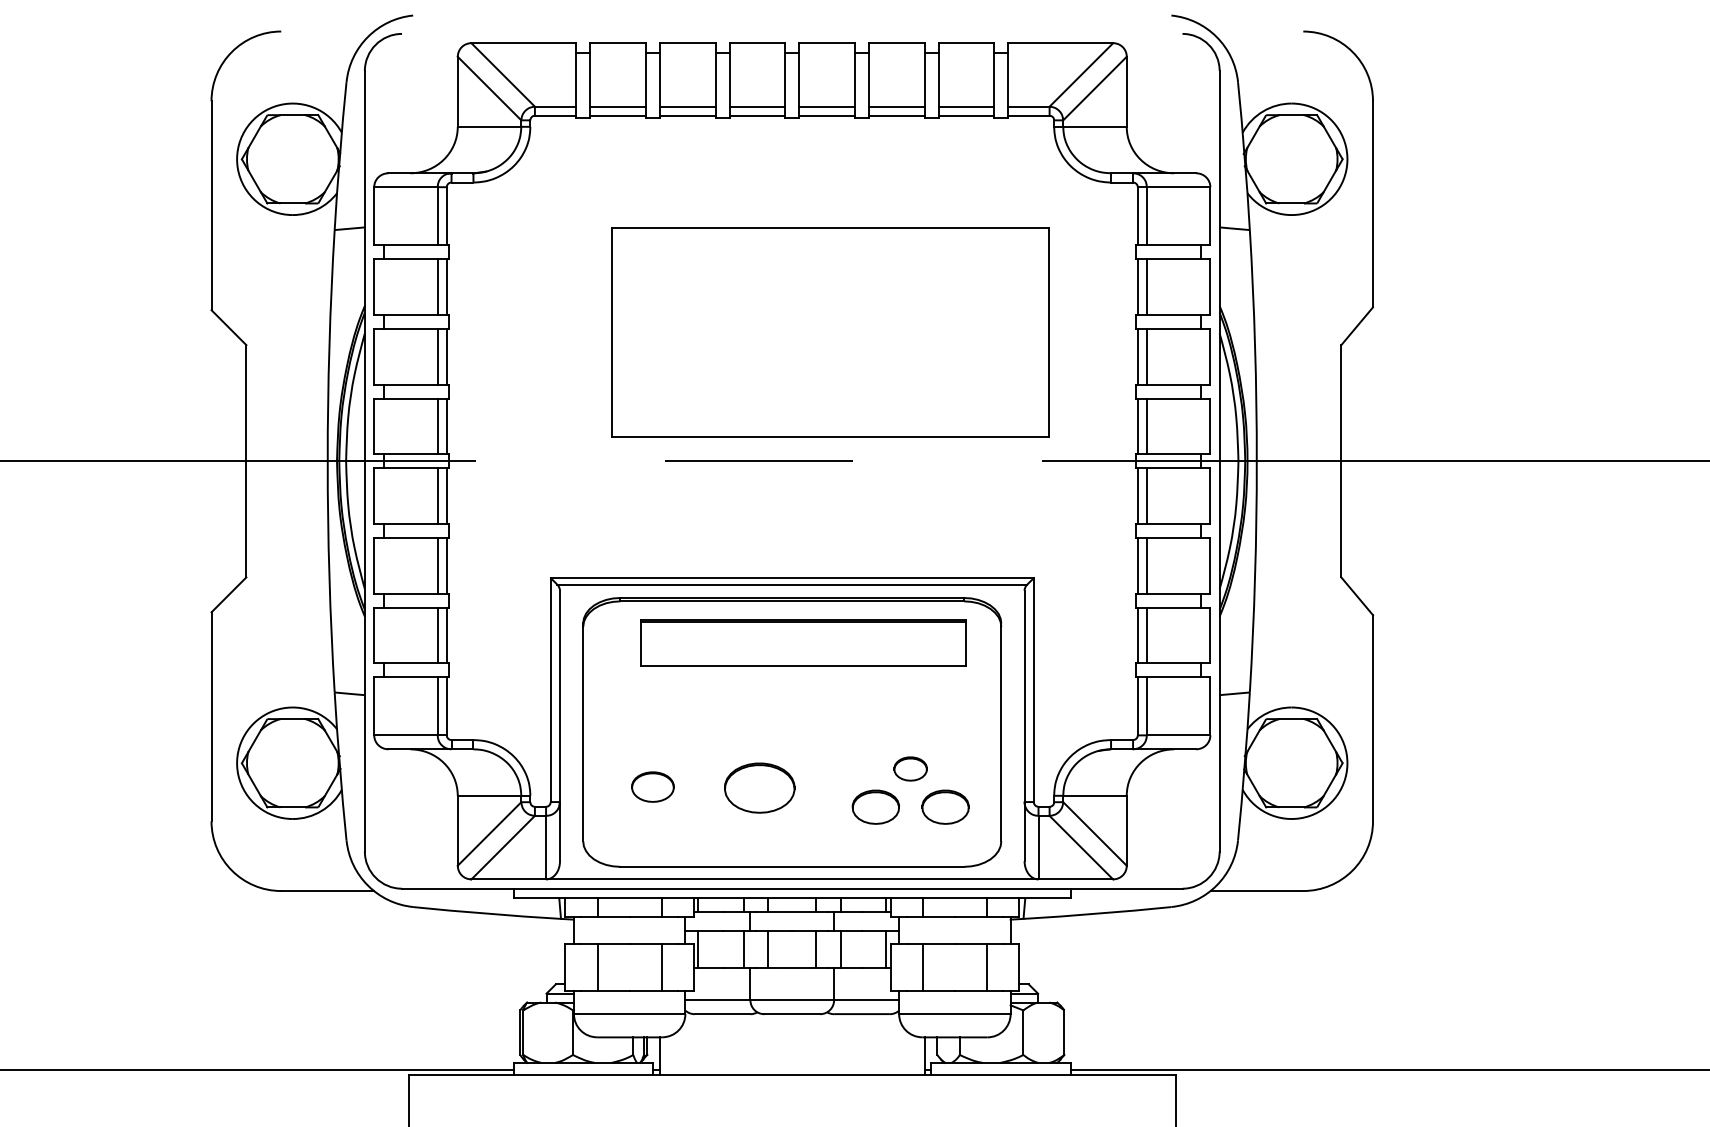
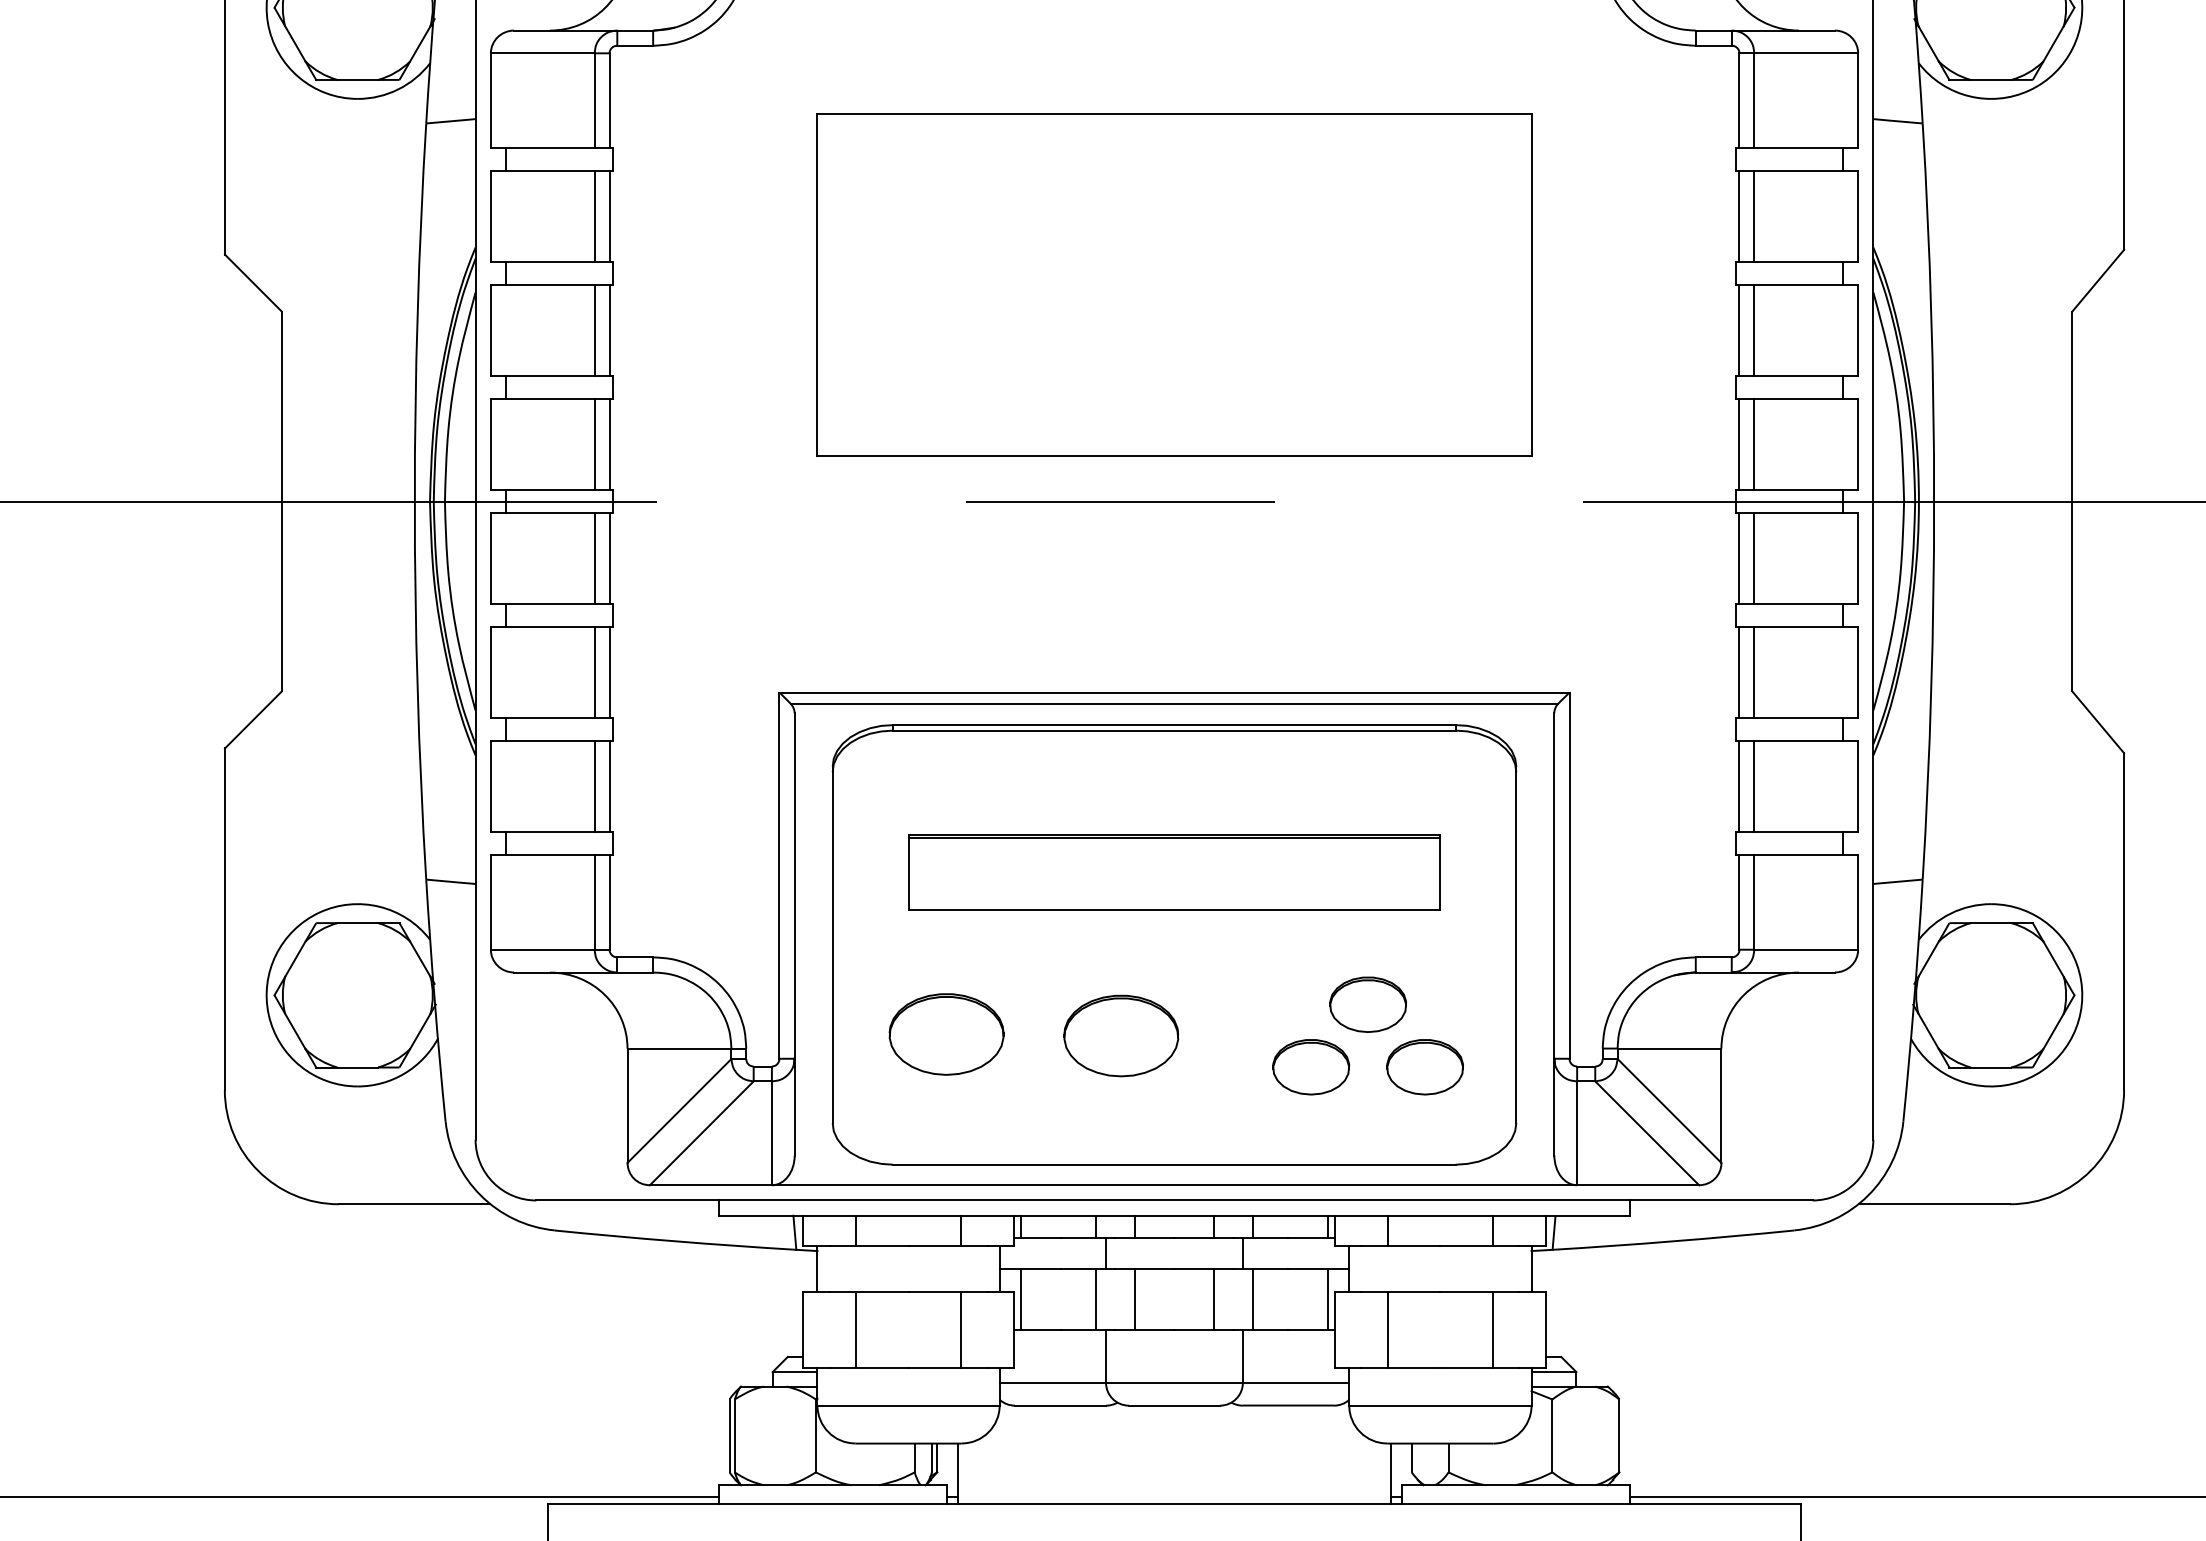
part: (830, 332) -> (1174, 284), moved
part: (803, 642) -> (1174, 871), moved
part: (910, 768) -> (1367, 1003), size x1.43
part: (652, 786) -> (945, 1033), size x1.67

